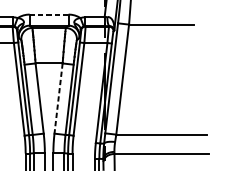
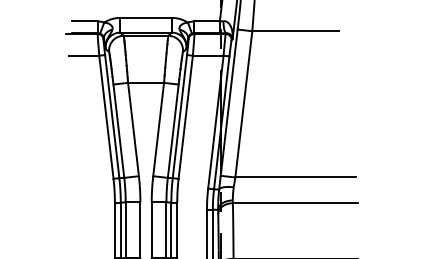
line: (49, 14) -> (146, 17), dashed -> solid
line: (58, 98) -> (158, 129), dashed -> solid

